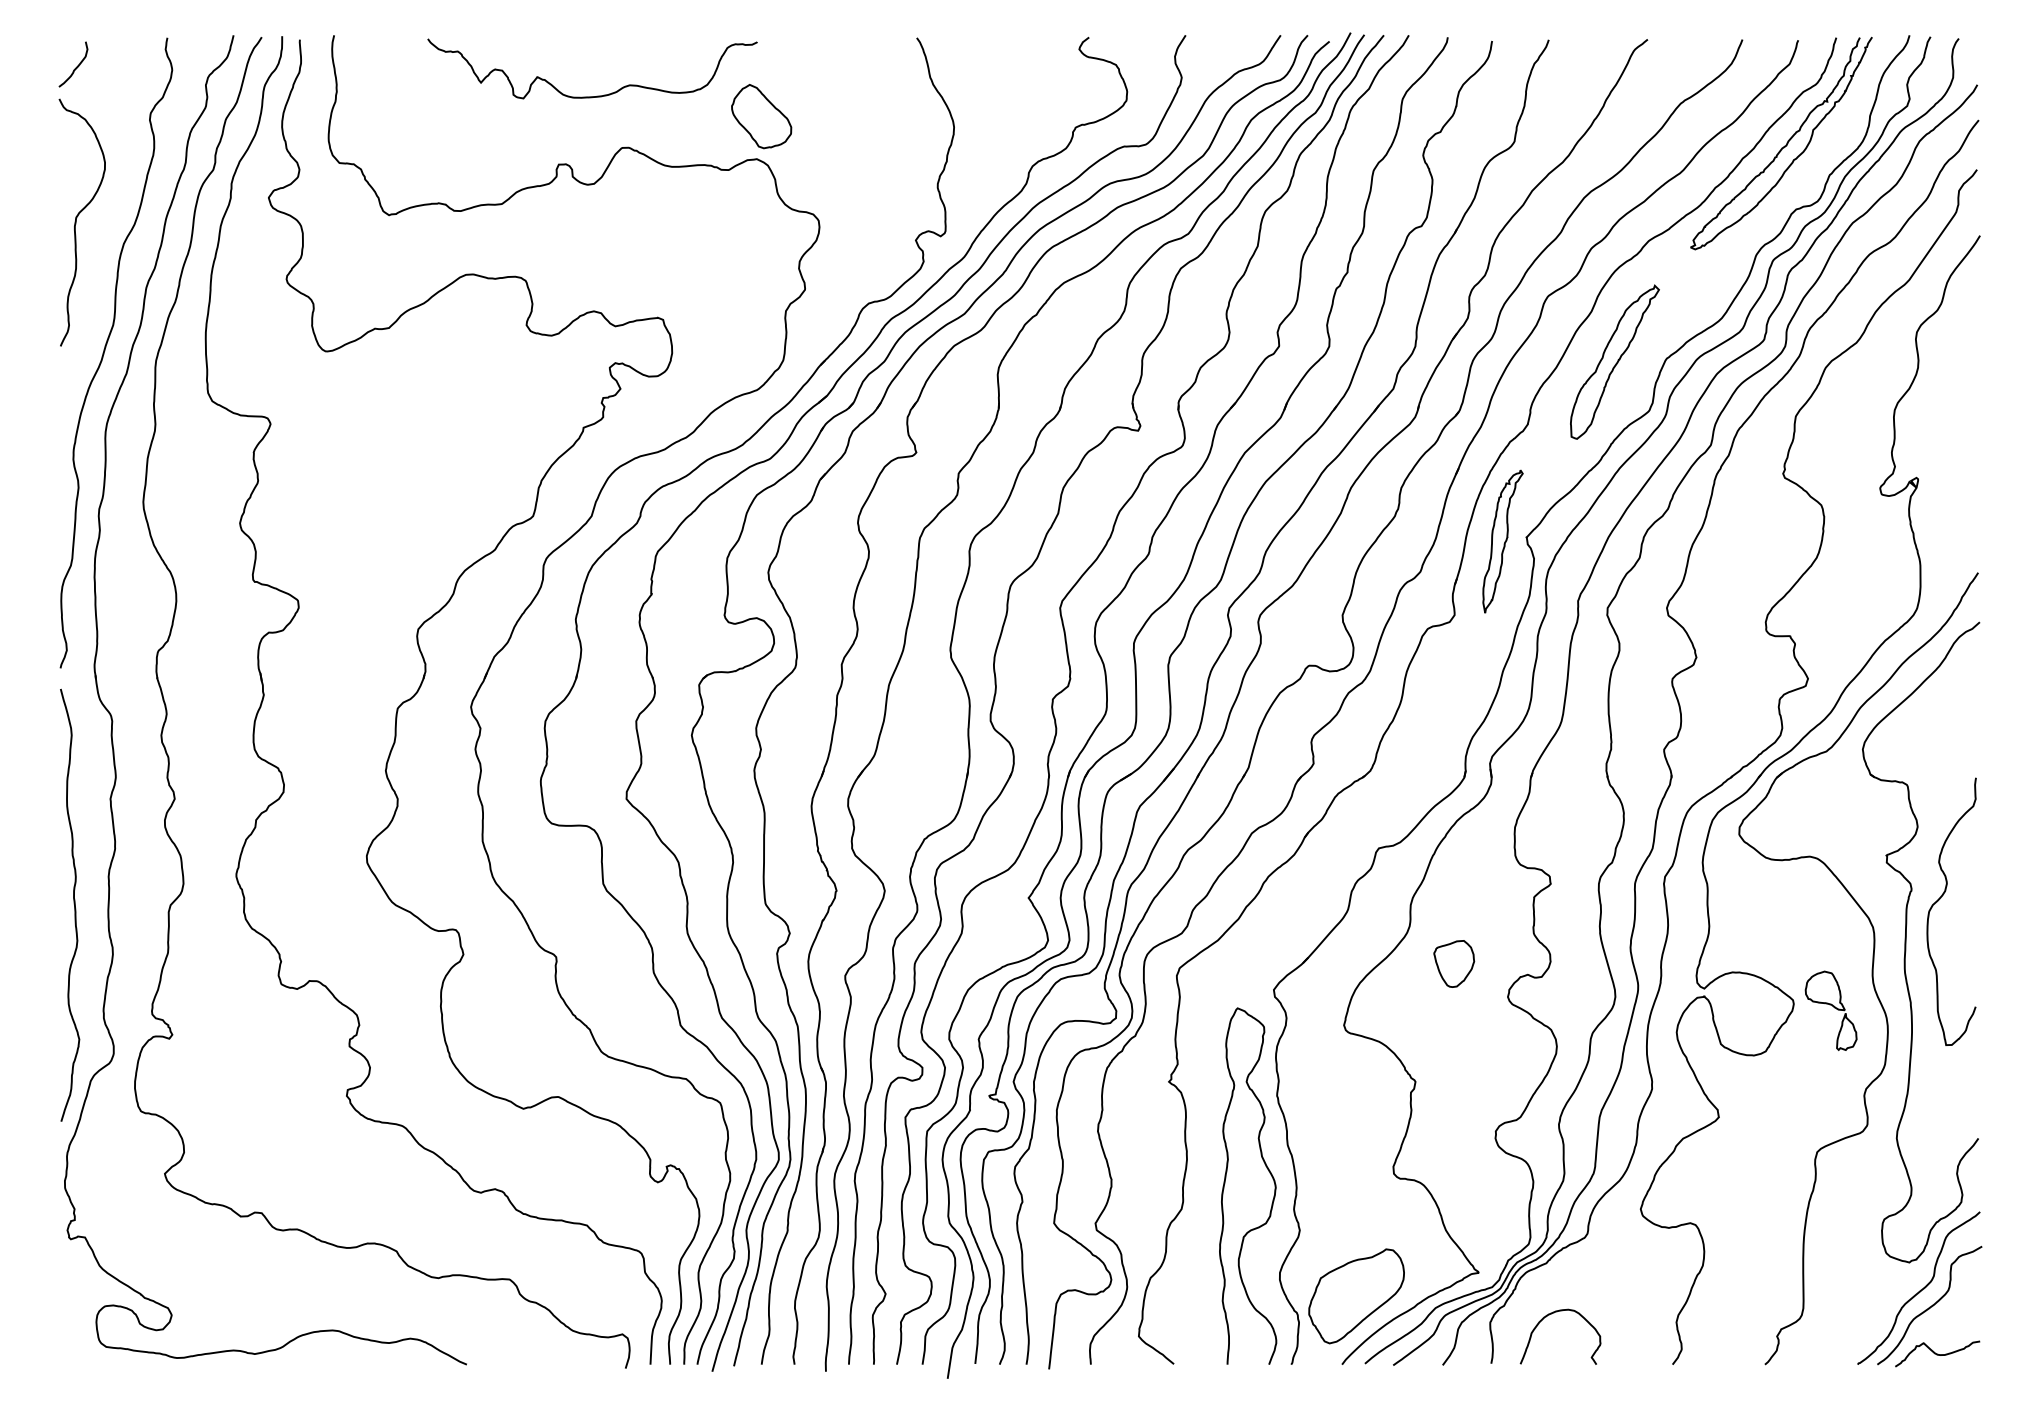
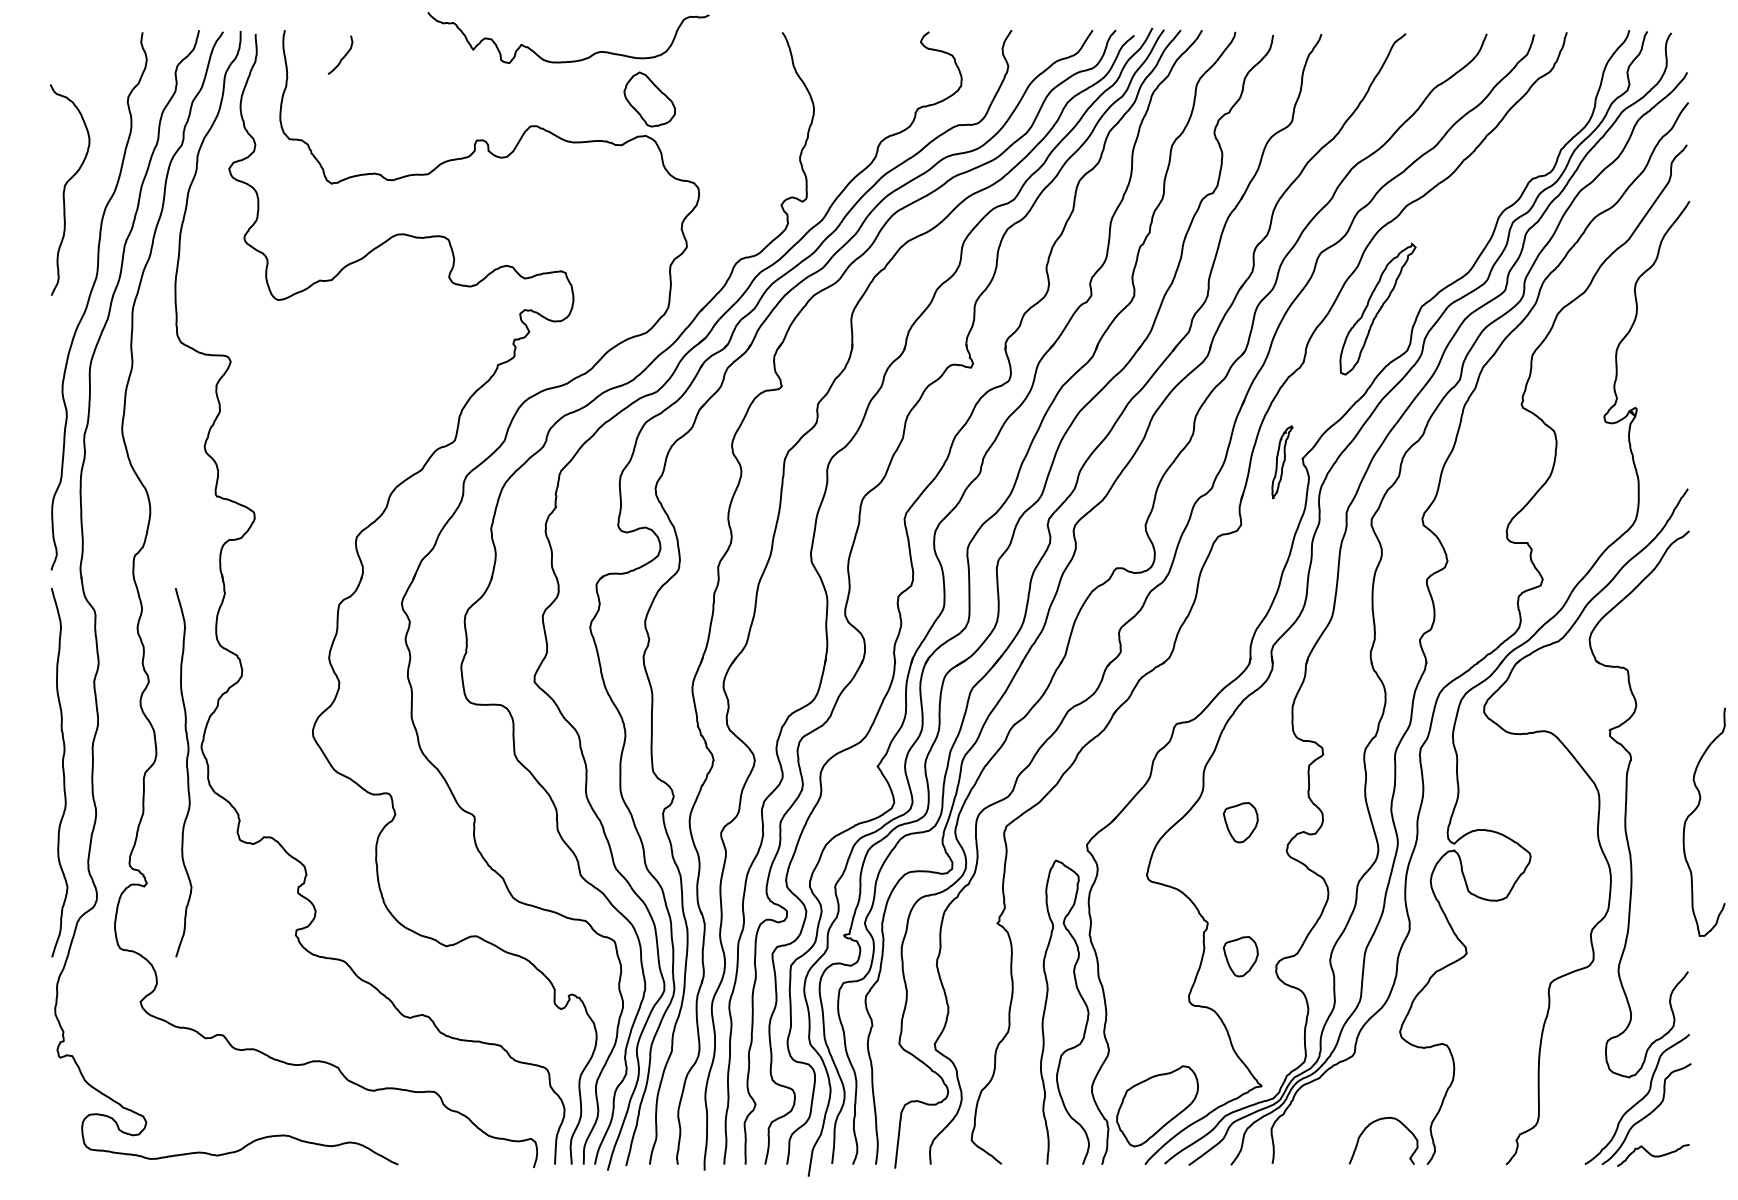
curve: (76, 66) -> (343, 56), moved
curve: (594, 95) -> (570, 60), moved
curve: (1784, 145) -> (1522, 124), removed
part: (1503, 541) -> (1282, 462), size x0.6
curve: (1938, 901) -> (1693, 813), moved
curve: (218, 905) -> (186, 772), added
part: (1831, 1010) -> (1562, 862), removed
part: (1453, 1120) -> (1240, 956), added
curve: (1551, 1315) -> (1375, 1122), moved

